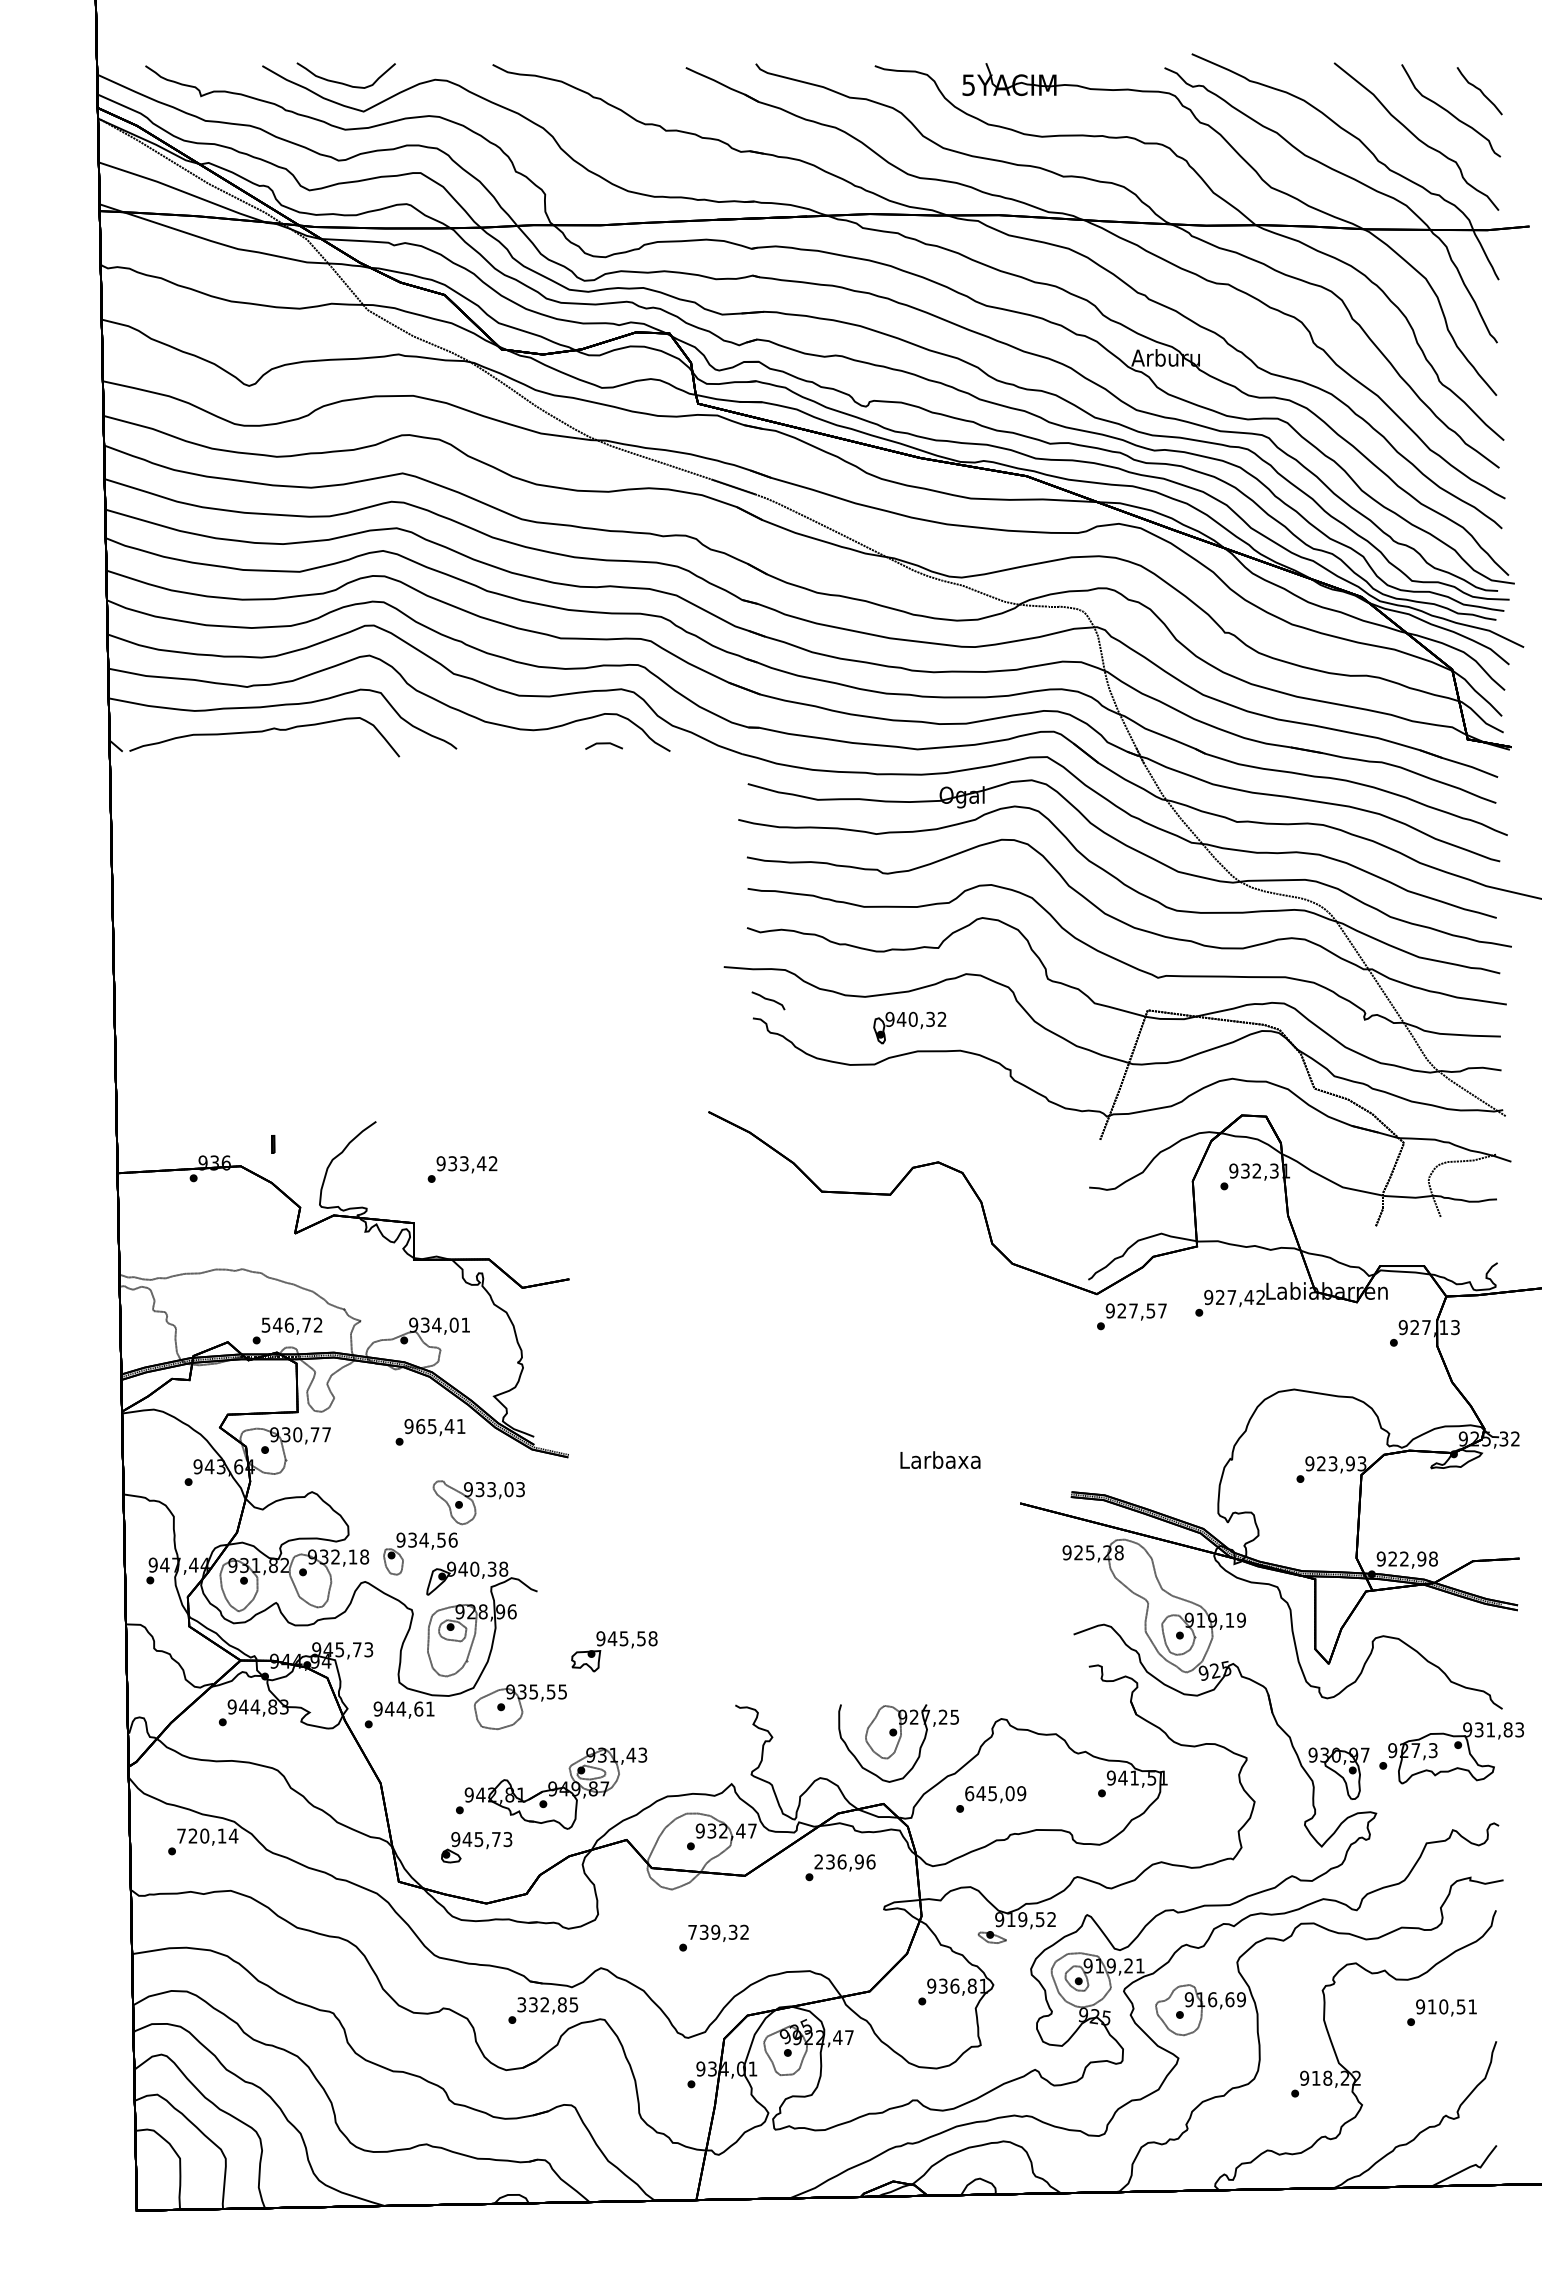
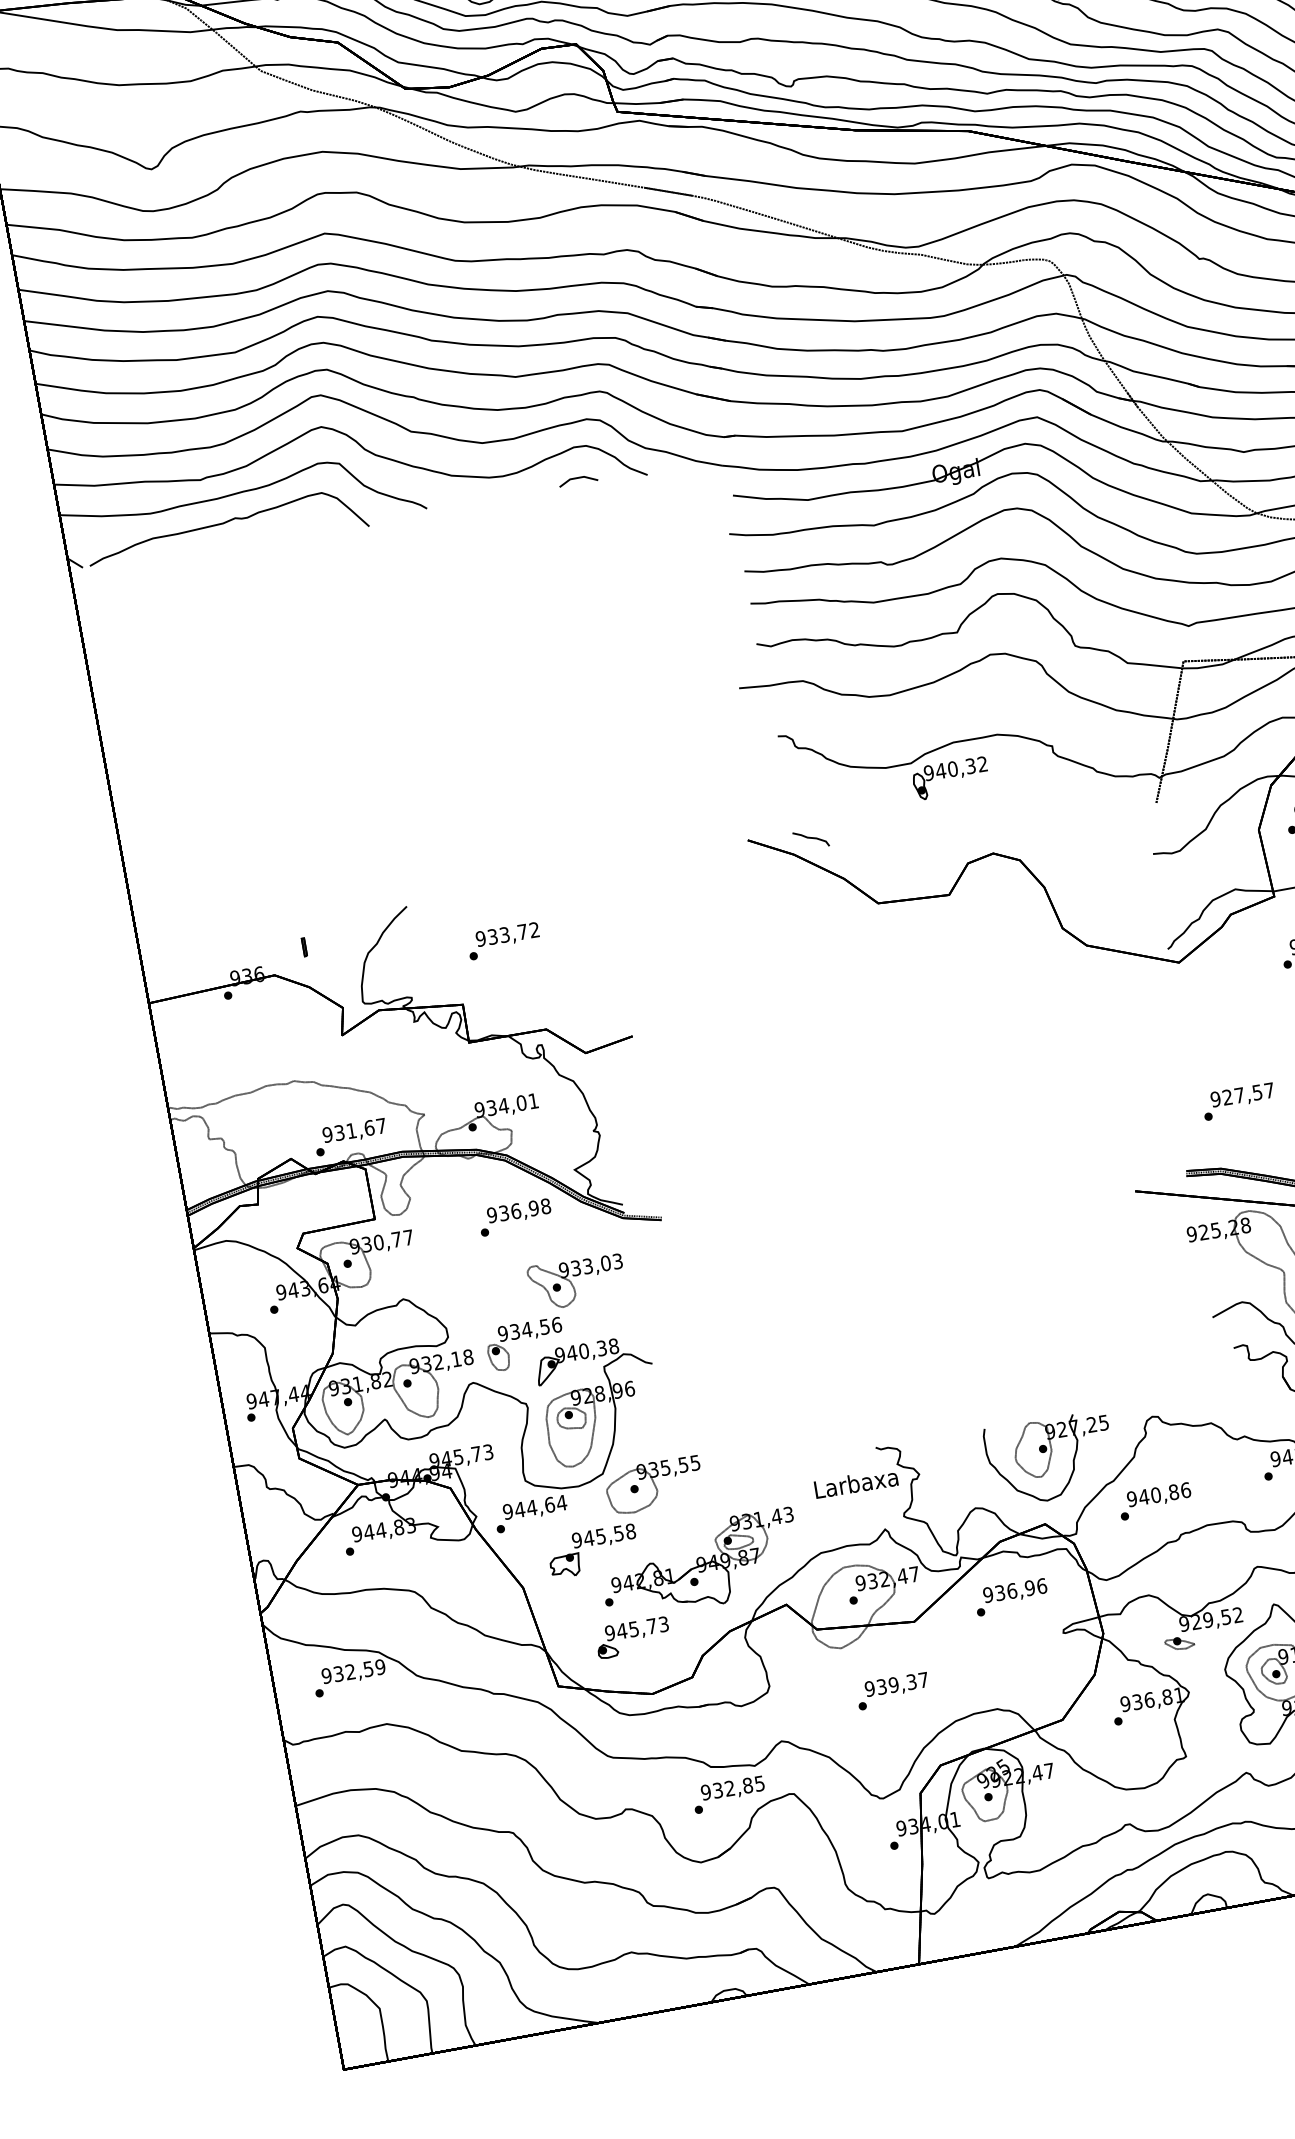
part: (768, 1000) -> (811, 839), moved
part: (909, 1027) -> (950, 778), moved
text: (481, 1163) -> (522, 931), 933,42 -> 933,72
text: (1131, 1316) -> (1238, 1101), moved
text: (291, 1324) -> (353, 1129), 546,72 -> 931,67
text: (440, 1426) -> (524, 1209), 965,41 -> 936,98
text: (940, 1459) -> (856, 1482), moved
part: (614, 1651) -> (593, 1551), moved
text: (430, 1708) -> (561, 1502), 944,61 -> 944,64
text: (995, 1793) -> (1158, 1494), 645,09 -> 940,86
text: (207, 1835) -> (353, 1670), 720,14 -> 932,59
text: (818, 1861) -> (987, 1594), 236,96 -> 936,96
text: (1010, 1919) -> (1195, 1621), 919,52 -> 929,52
text: (718, 1931) -> (896, 1683), 739,32 -> 939,37
text: (521, 2004) -> (705, 1792), 332,85 -> 932,85

